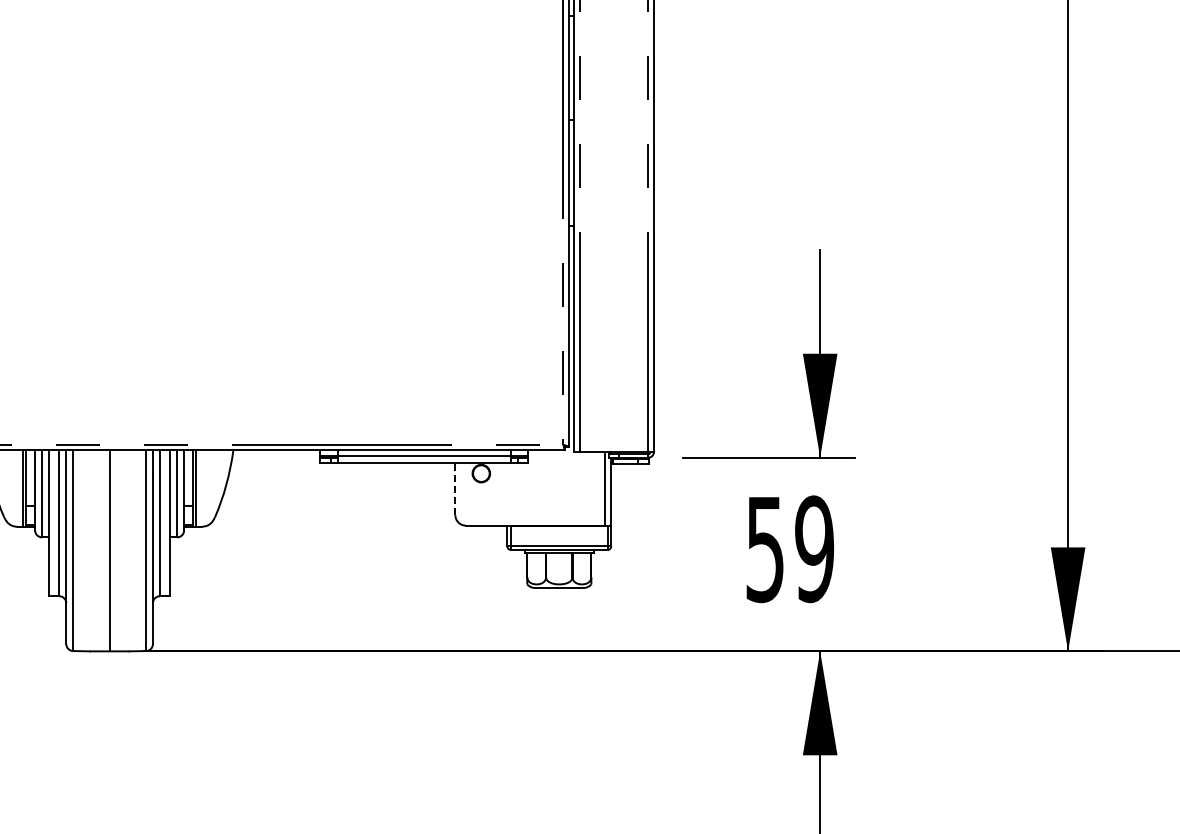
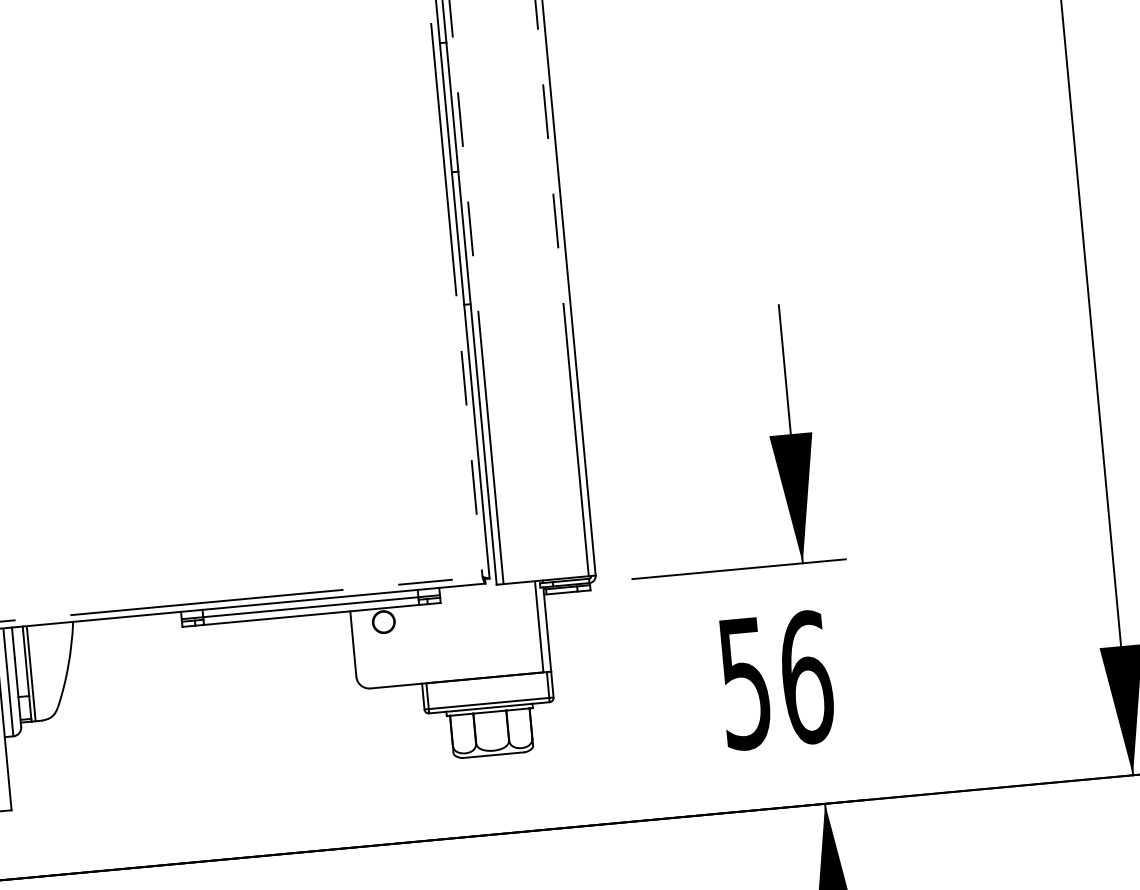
line: (455, 488) -> (353, 643), dashed -> solid
text: (814, 549) -> (806, 677), 59 -> 56

